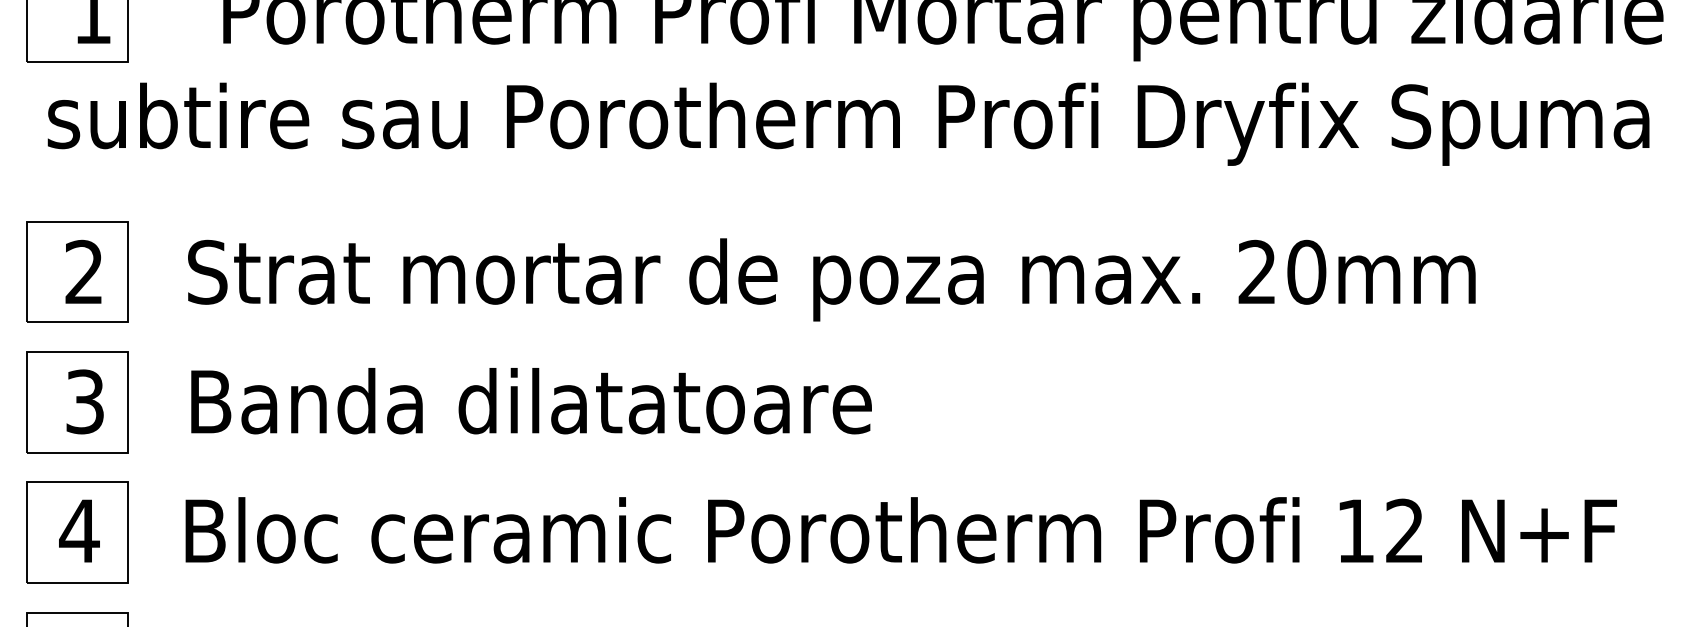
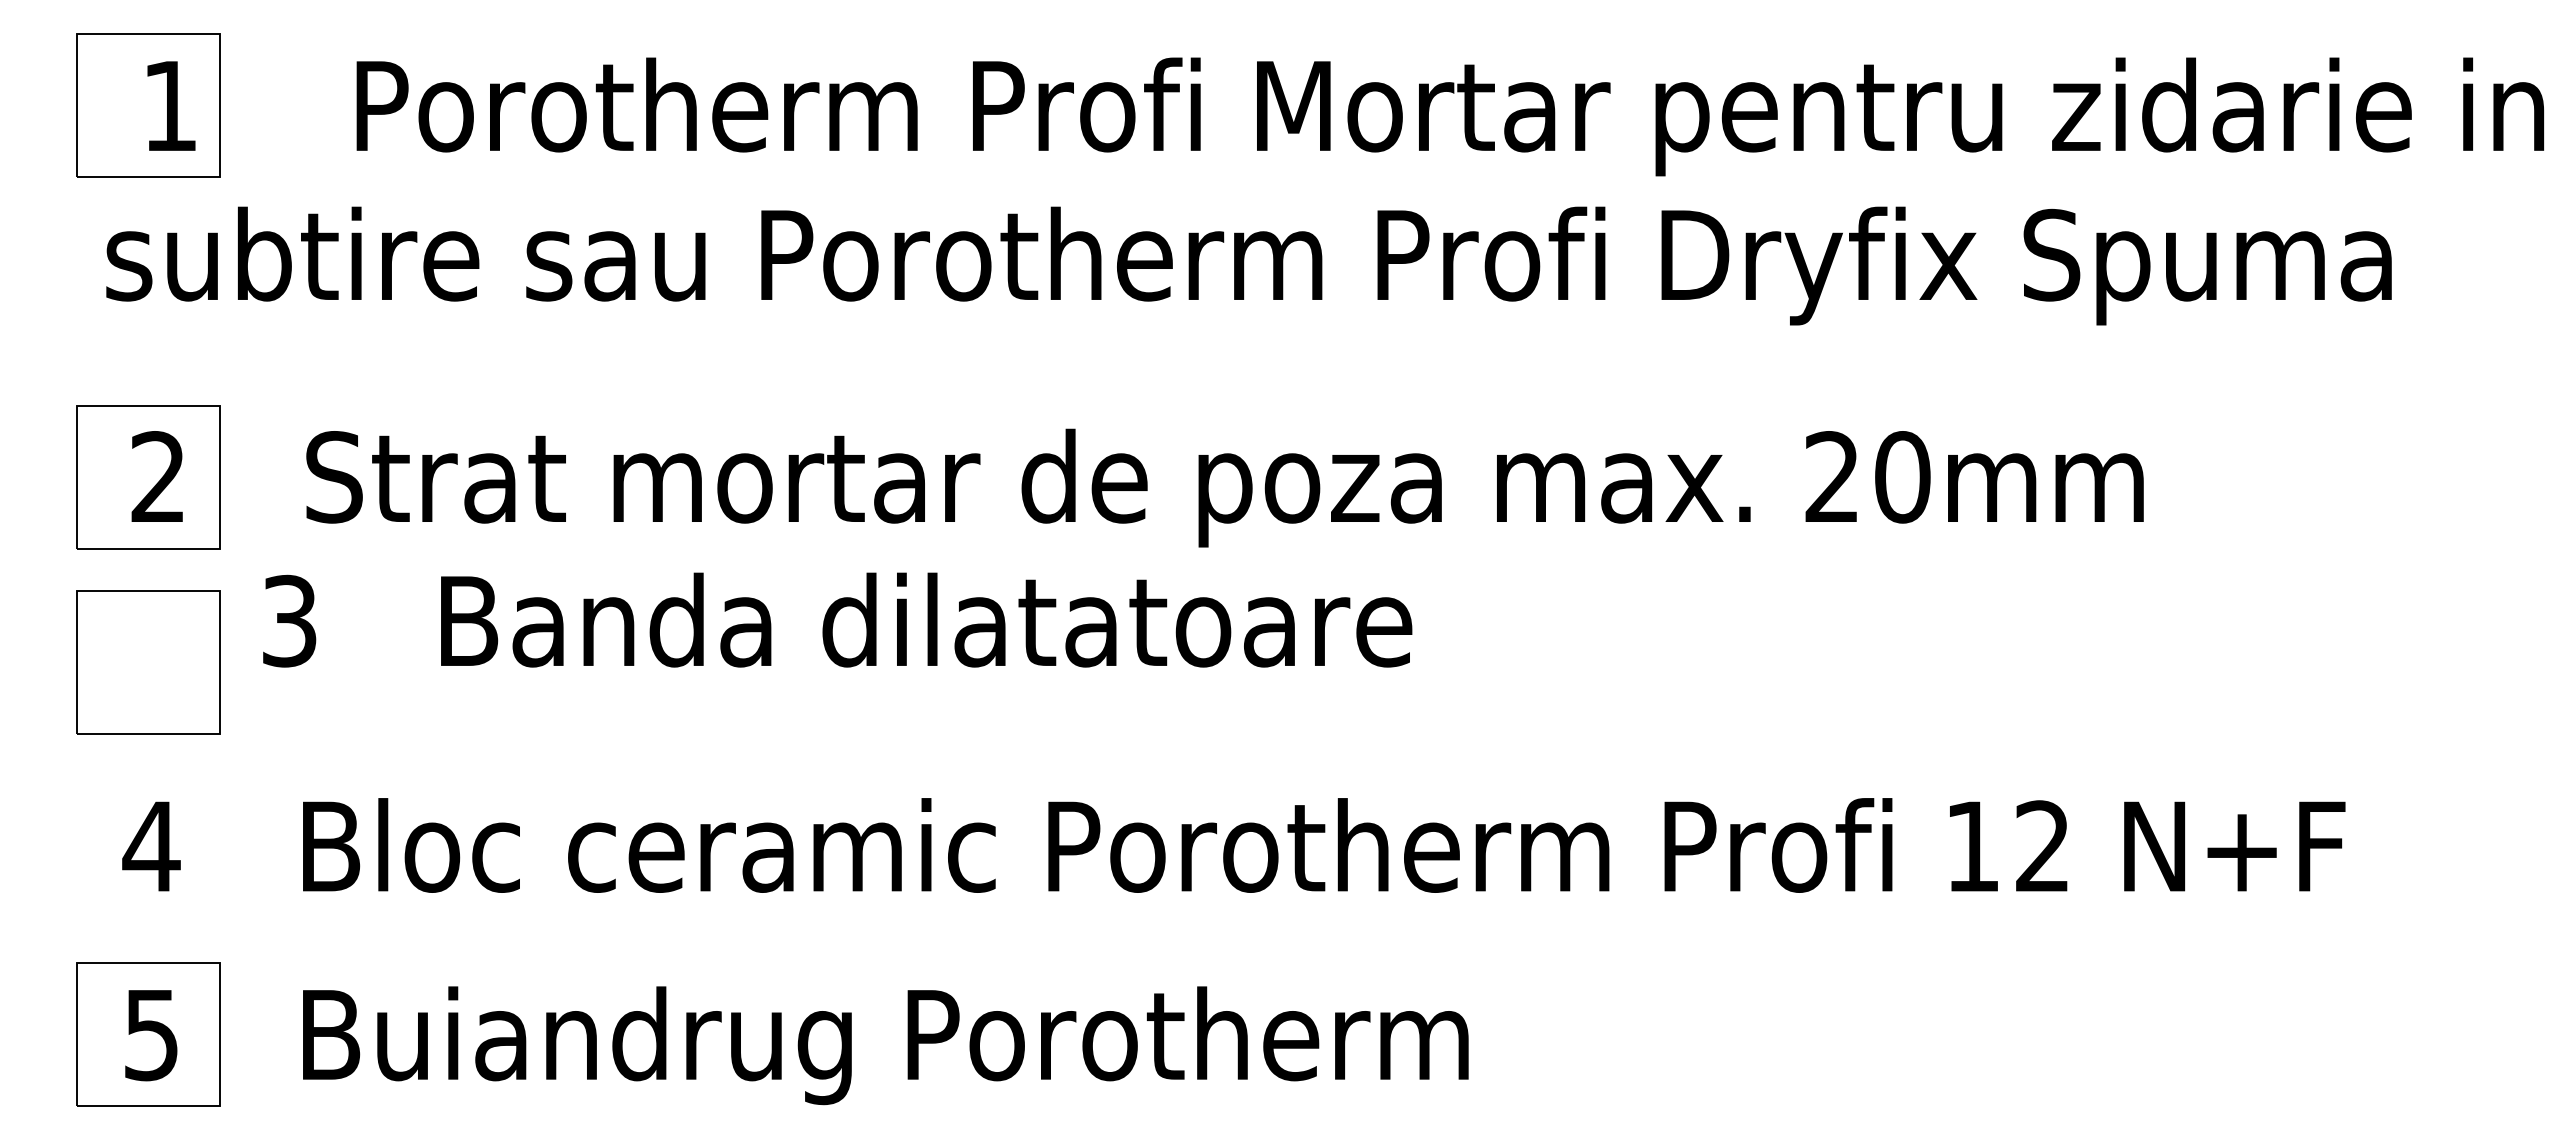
text: (469, 400) -> (837, 619), moved
part: (77, 532) -> (148, 848), removed

